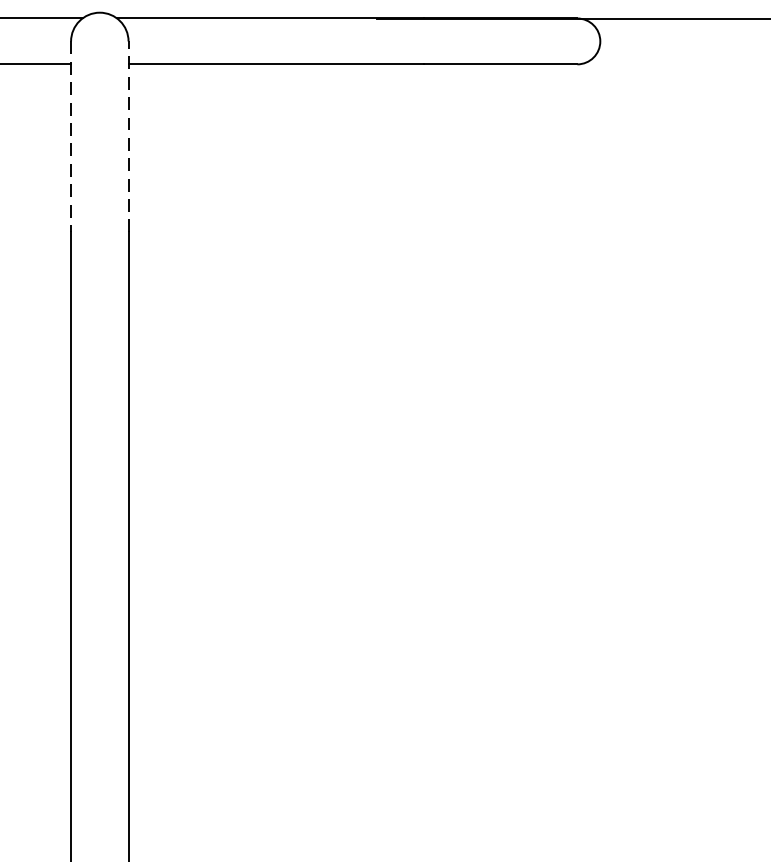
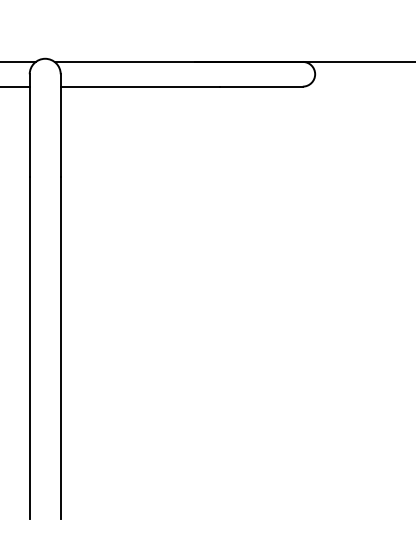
line: (70, 136) -> (29, 125), dashed -> solid
line: (128, 136) -> (60, 125), dashed -> solid

